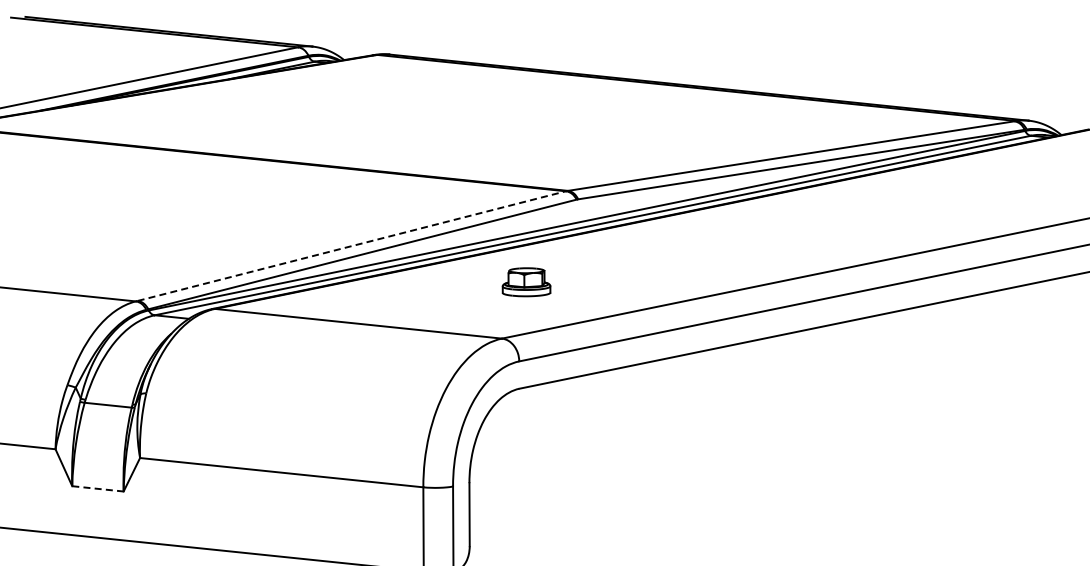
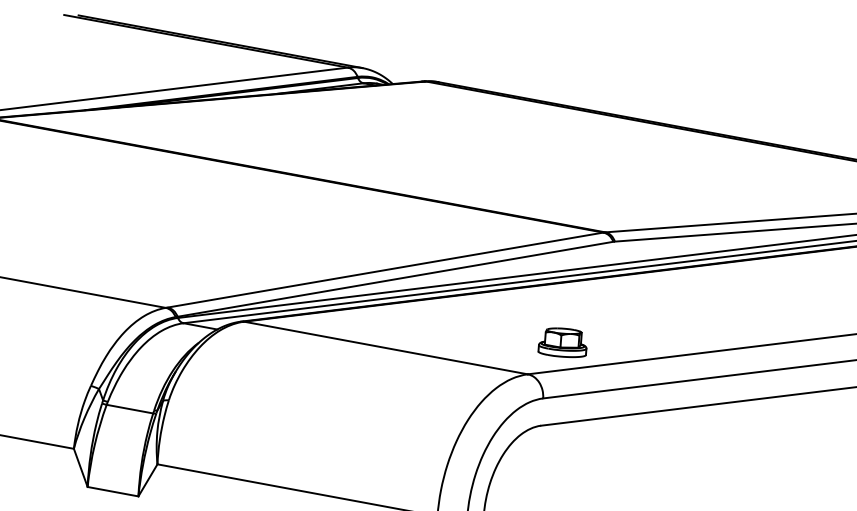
line: (352, 245) -> (386, 269), dashed -> solid
part: (526, 282) -> (562, 342), moved
line: (97, 488) -> (112, 491), dashed -> solid

